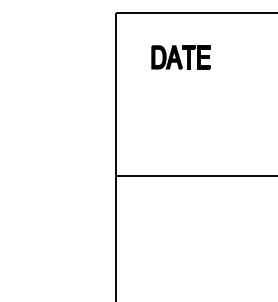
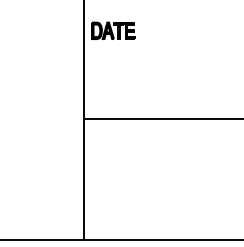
part: (181, 56) -> (113, 30), moved

